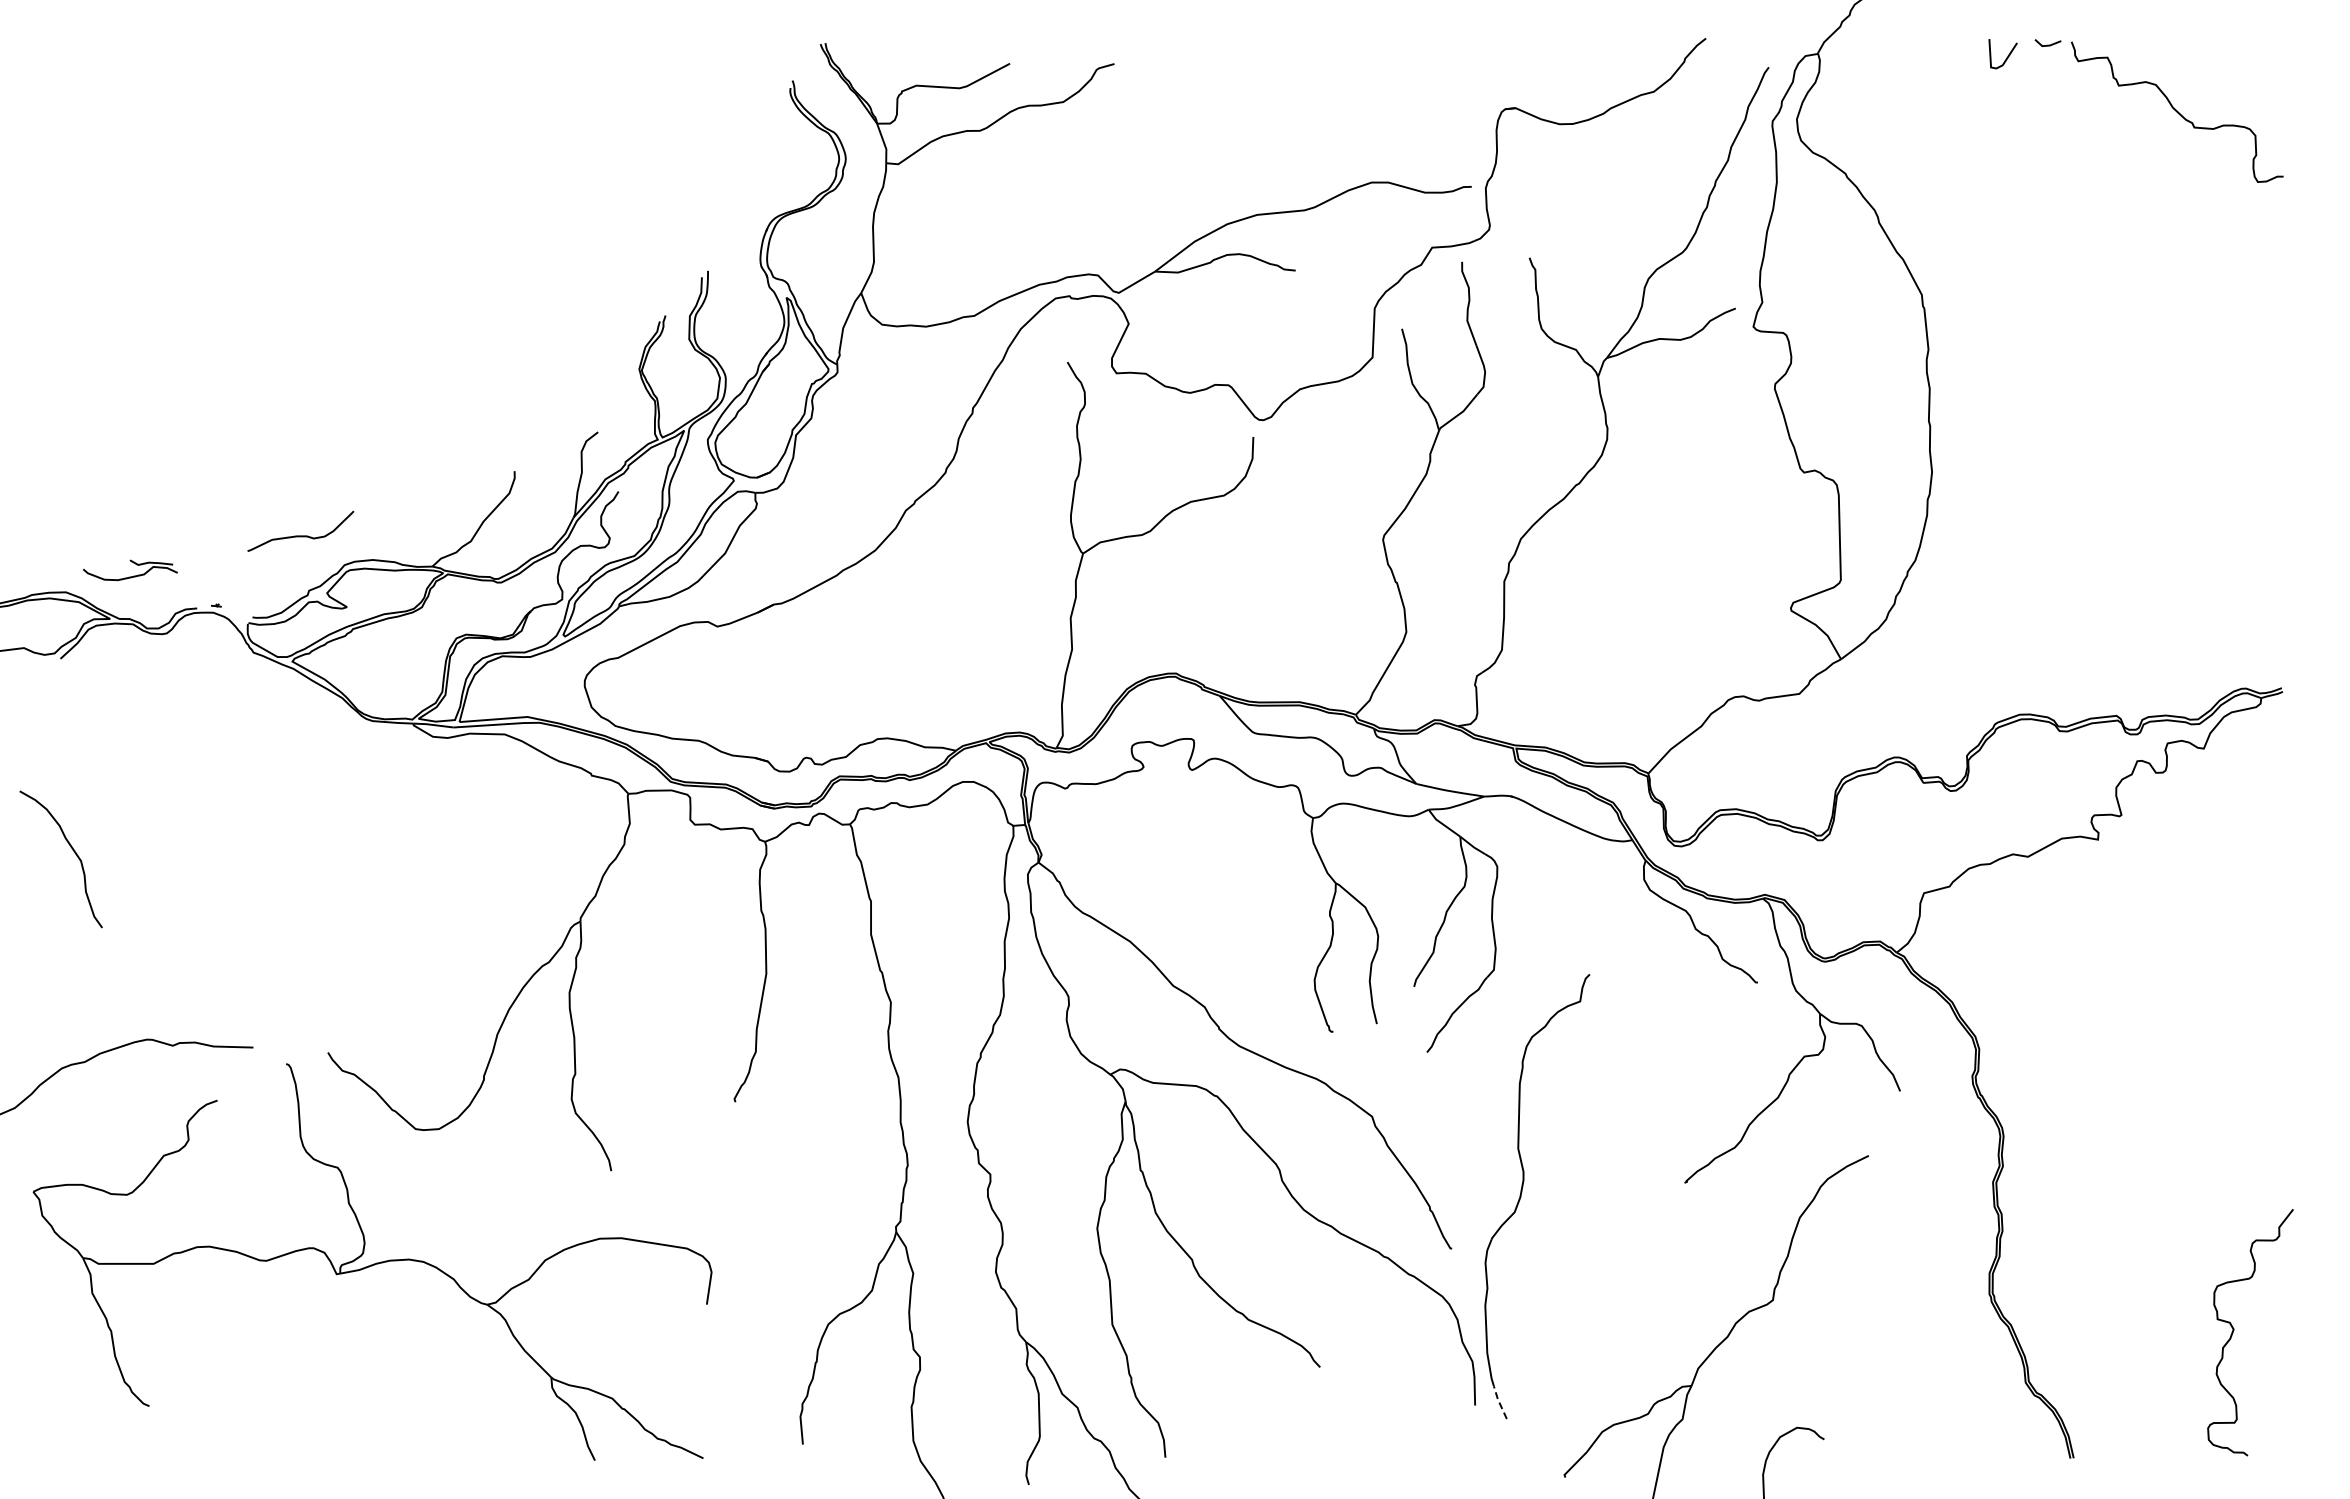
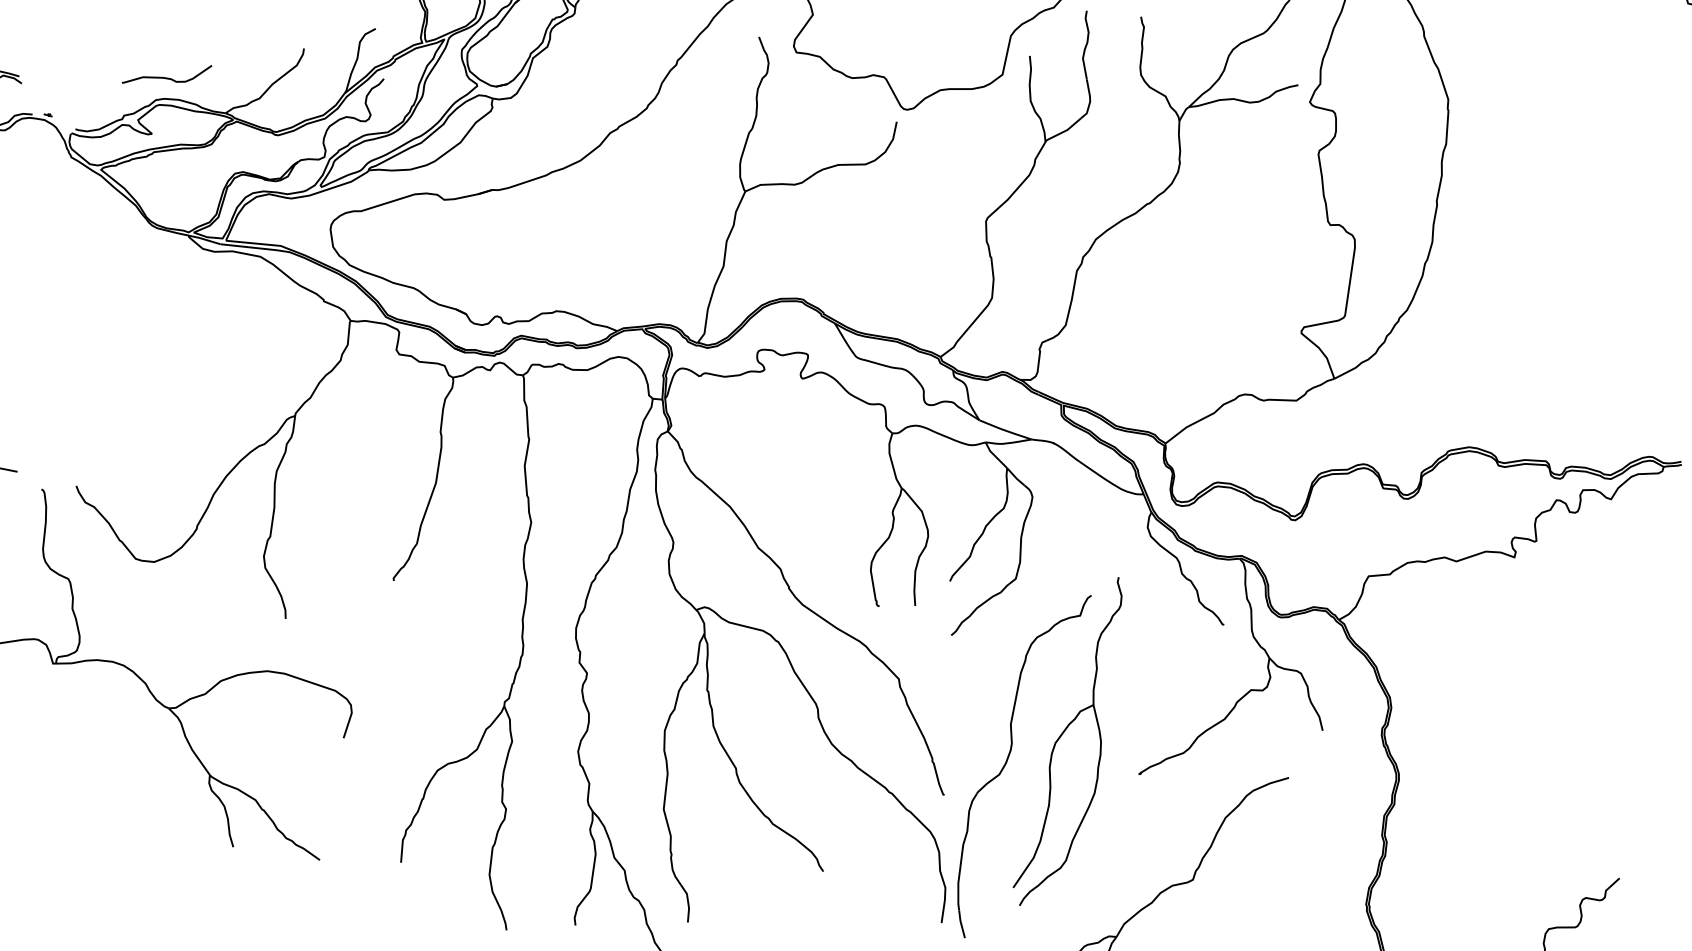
curve: (300, 535) -> (166, 77), moved
part: (1583, 1150) -> (1062, 734), added
line: (1499, 1401) -> (961, 923), dashed -> solid

